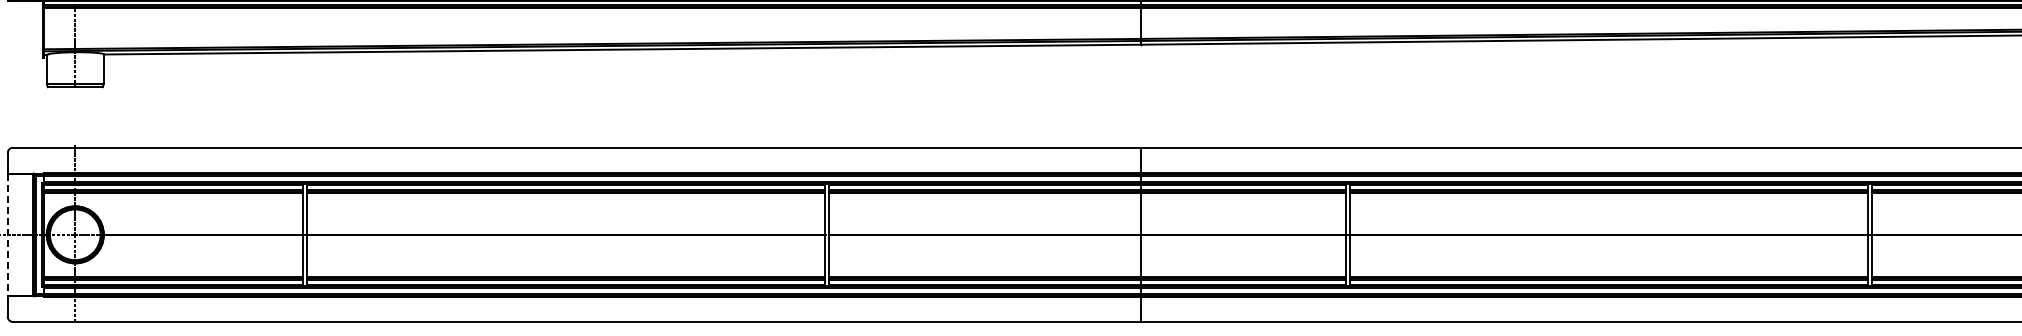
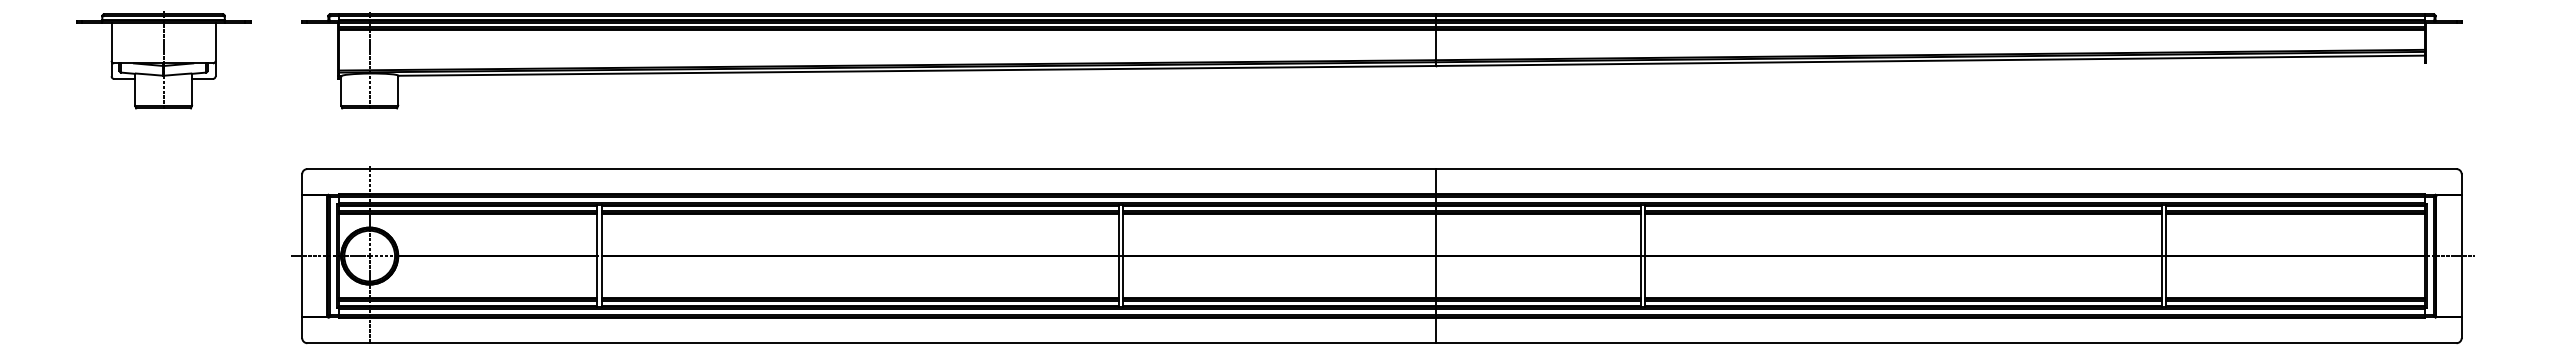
line: (8, 235) -> (302, 256), dashed -> solid

